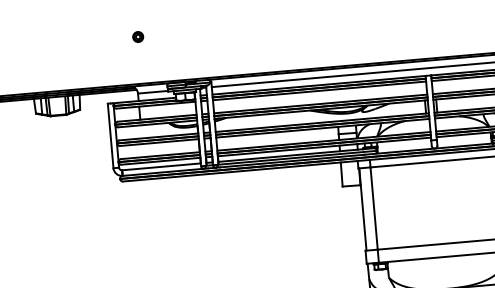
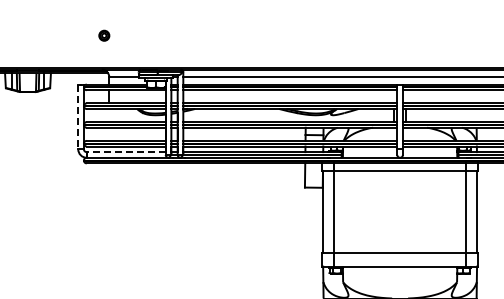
part: (138, 36) -> (104, 35), moved
line: (110, 136) -> (78, 117), solid -> dashed
line: (161, 167) -> (126, 152), solid -> dashed

